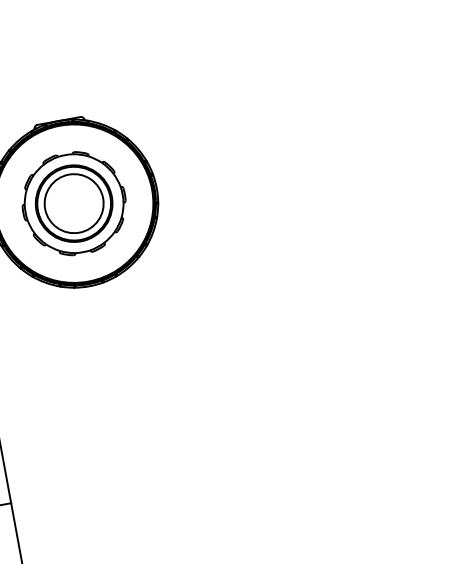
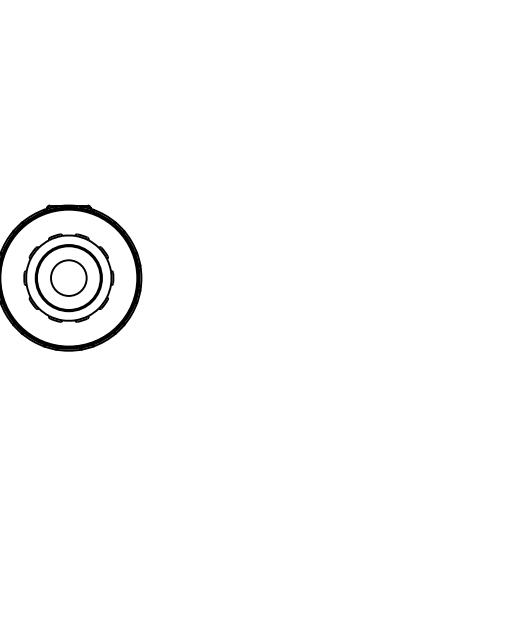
circle: (73, 203) -> (68, 277), size x0.7

